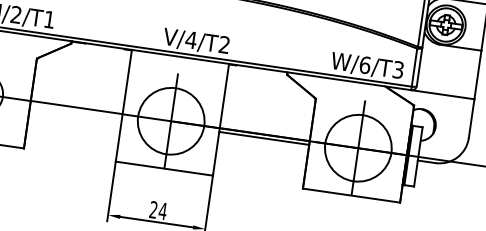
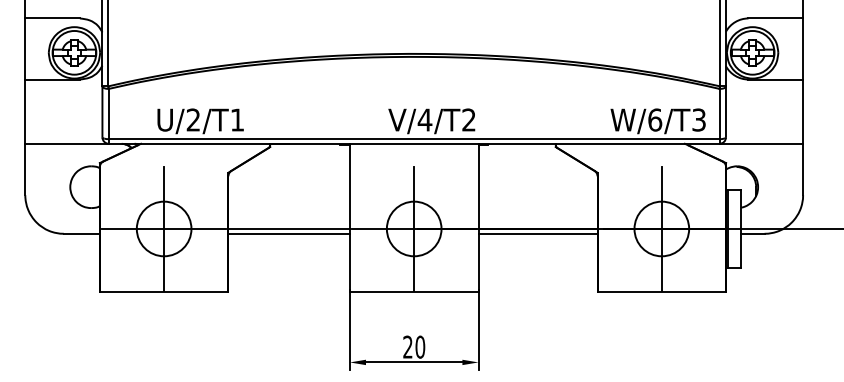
line: (75, 111) -> (288, 233), added
circle: (170, 120) -> (413, 228), size x0.62
circle: (358, 147) -> (661, 228), size x0.62
text: (163, 210) -> (420, 346), 24 -> 20

